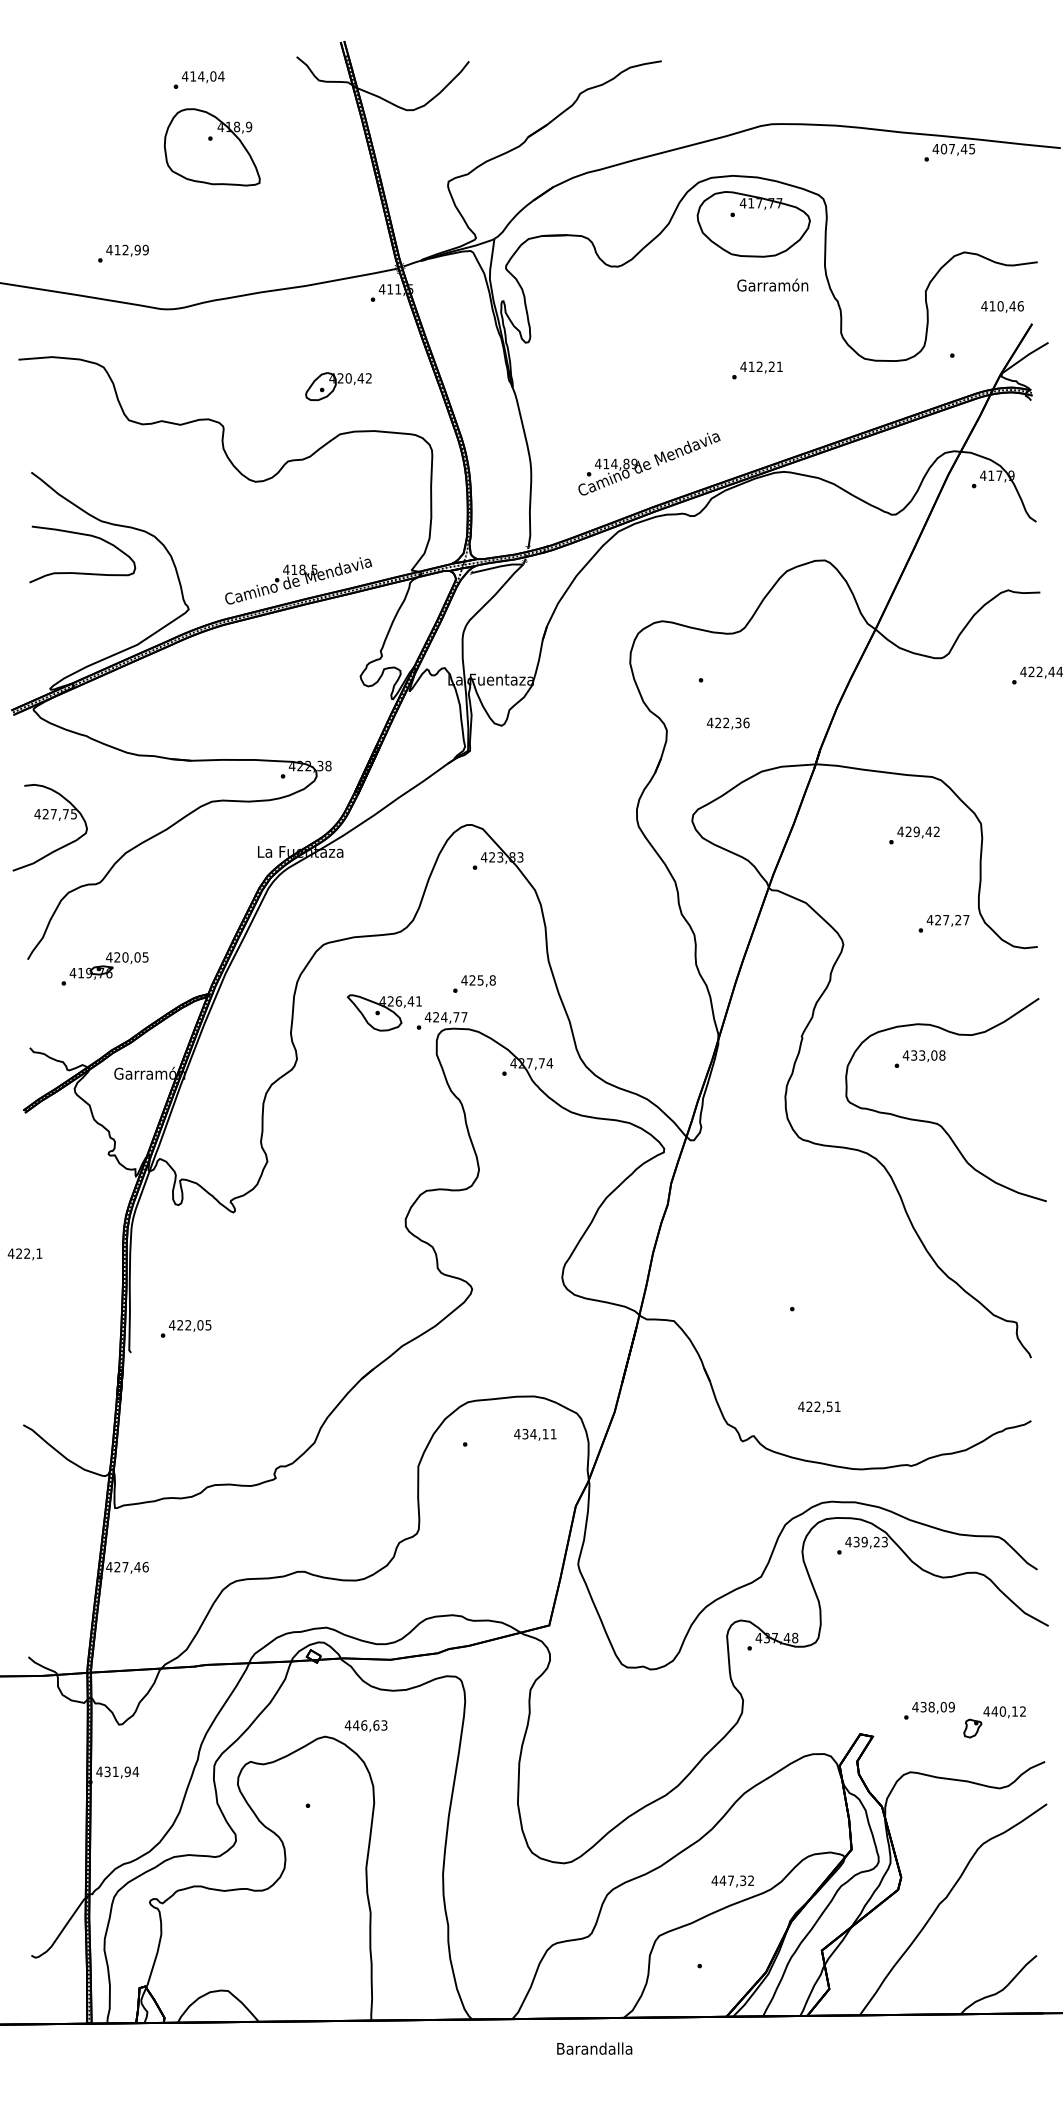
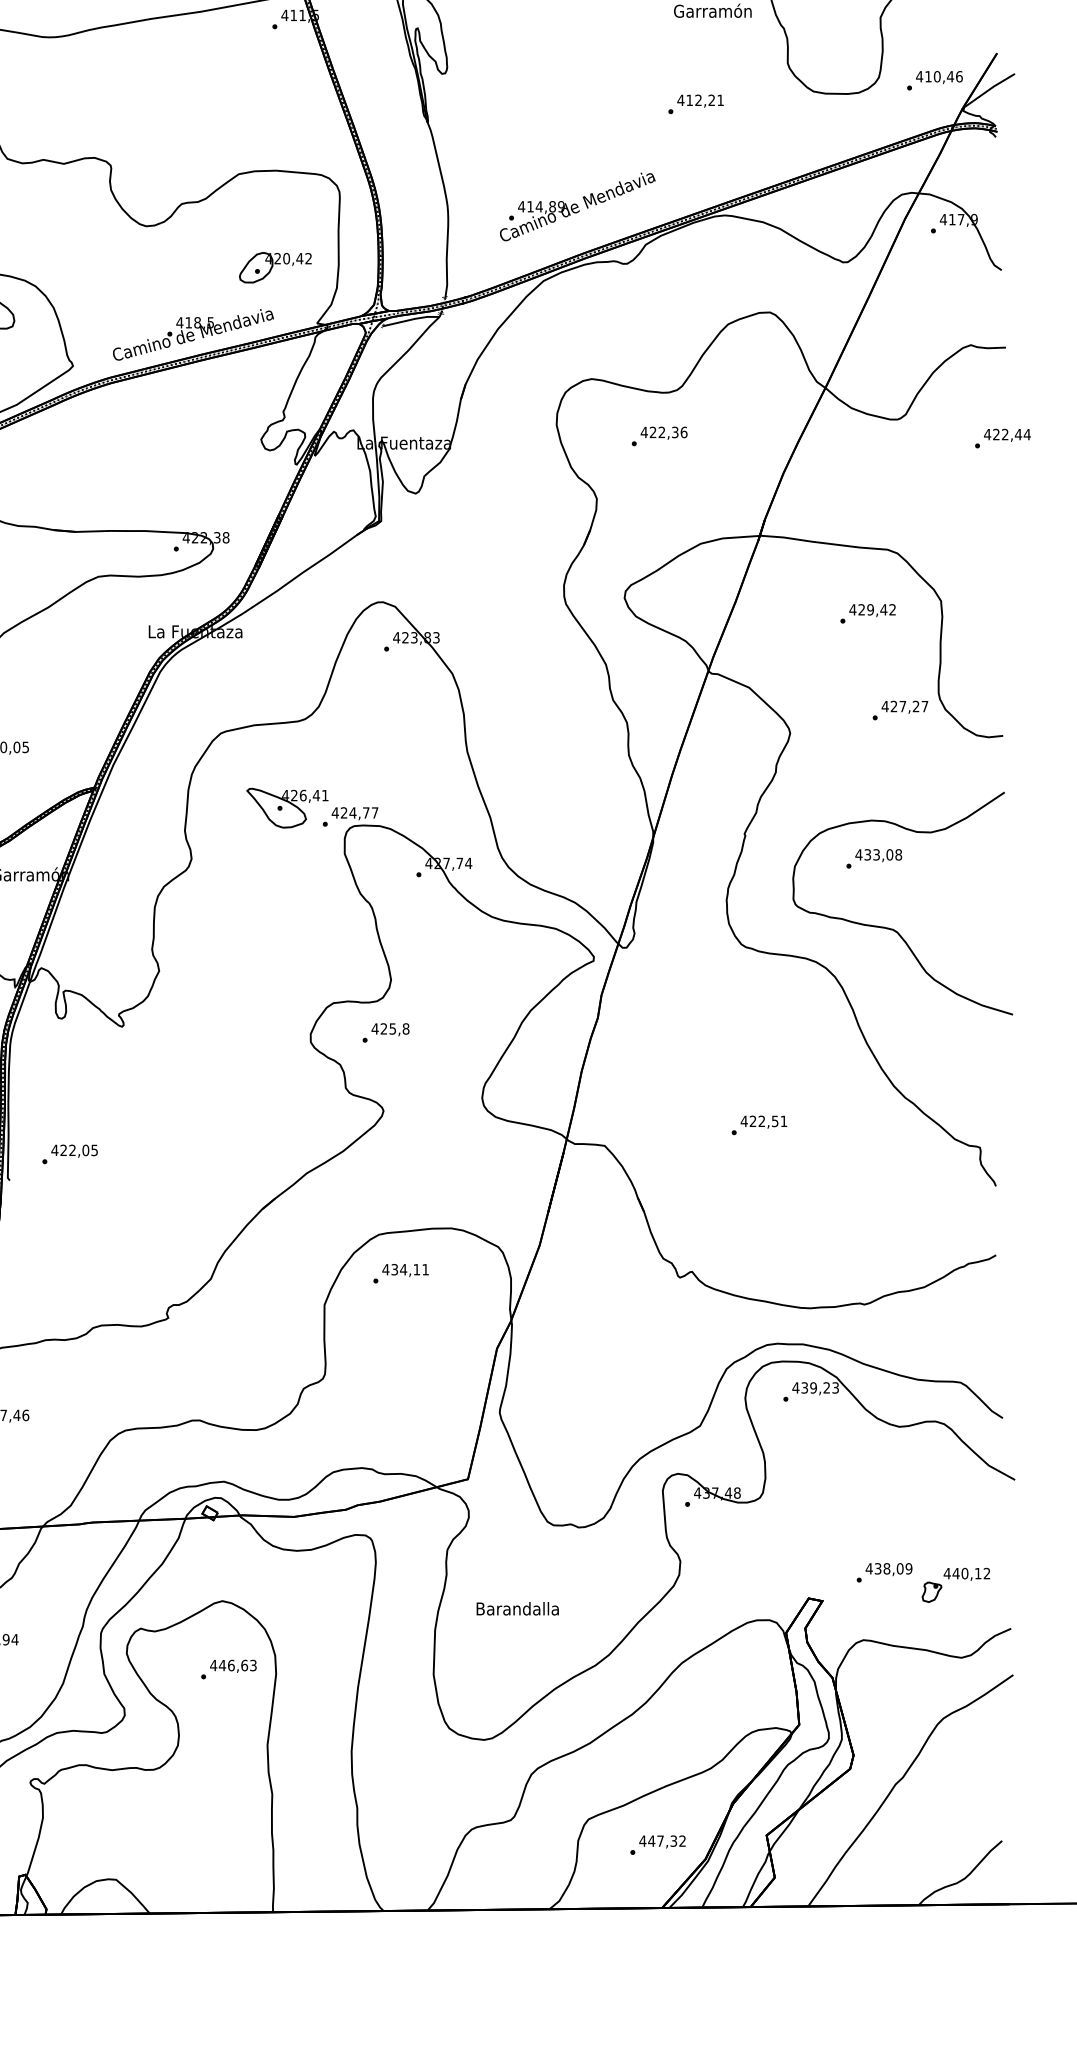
text: (1002, 306) -> (939, 76), moved
part: (338, 386) -> (275, 267), moved
text: (728, 723) -> (664, 433), moved
text: (474, 983) -> (386, 1032), moved
text: (819, 1407) -> (764, 1122), moved
text: (535, 1434) -> (405, 1270), moved
text: (365, 1726) -> (232, 1666), moved
text: (732, 1881) -> (662, 1841), moved
text: (594, 2048) -> (517, 1608), moved

